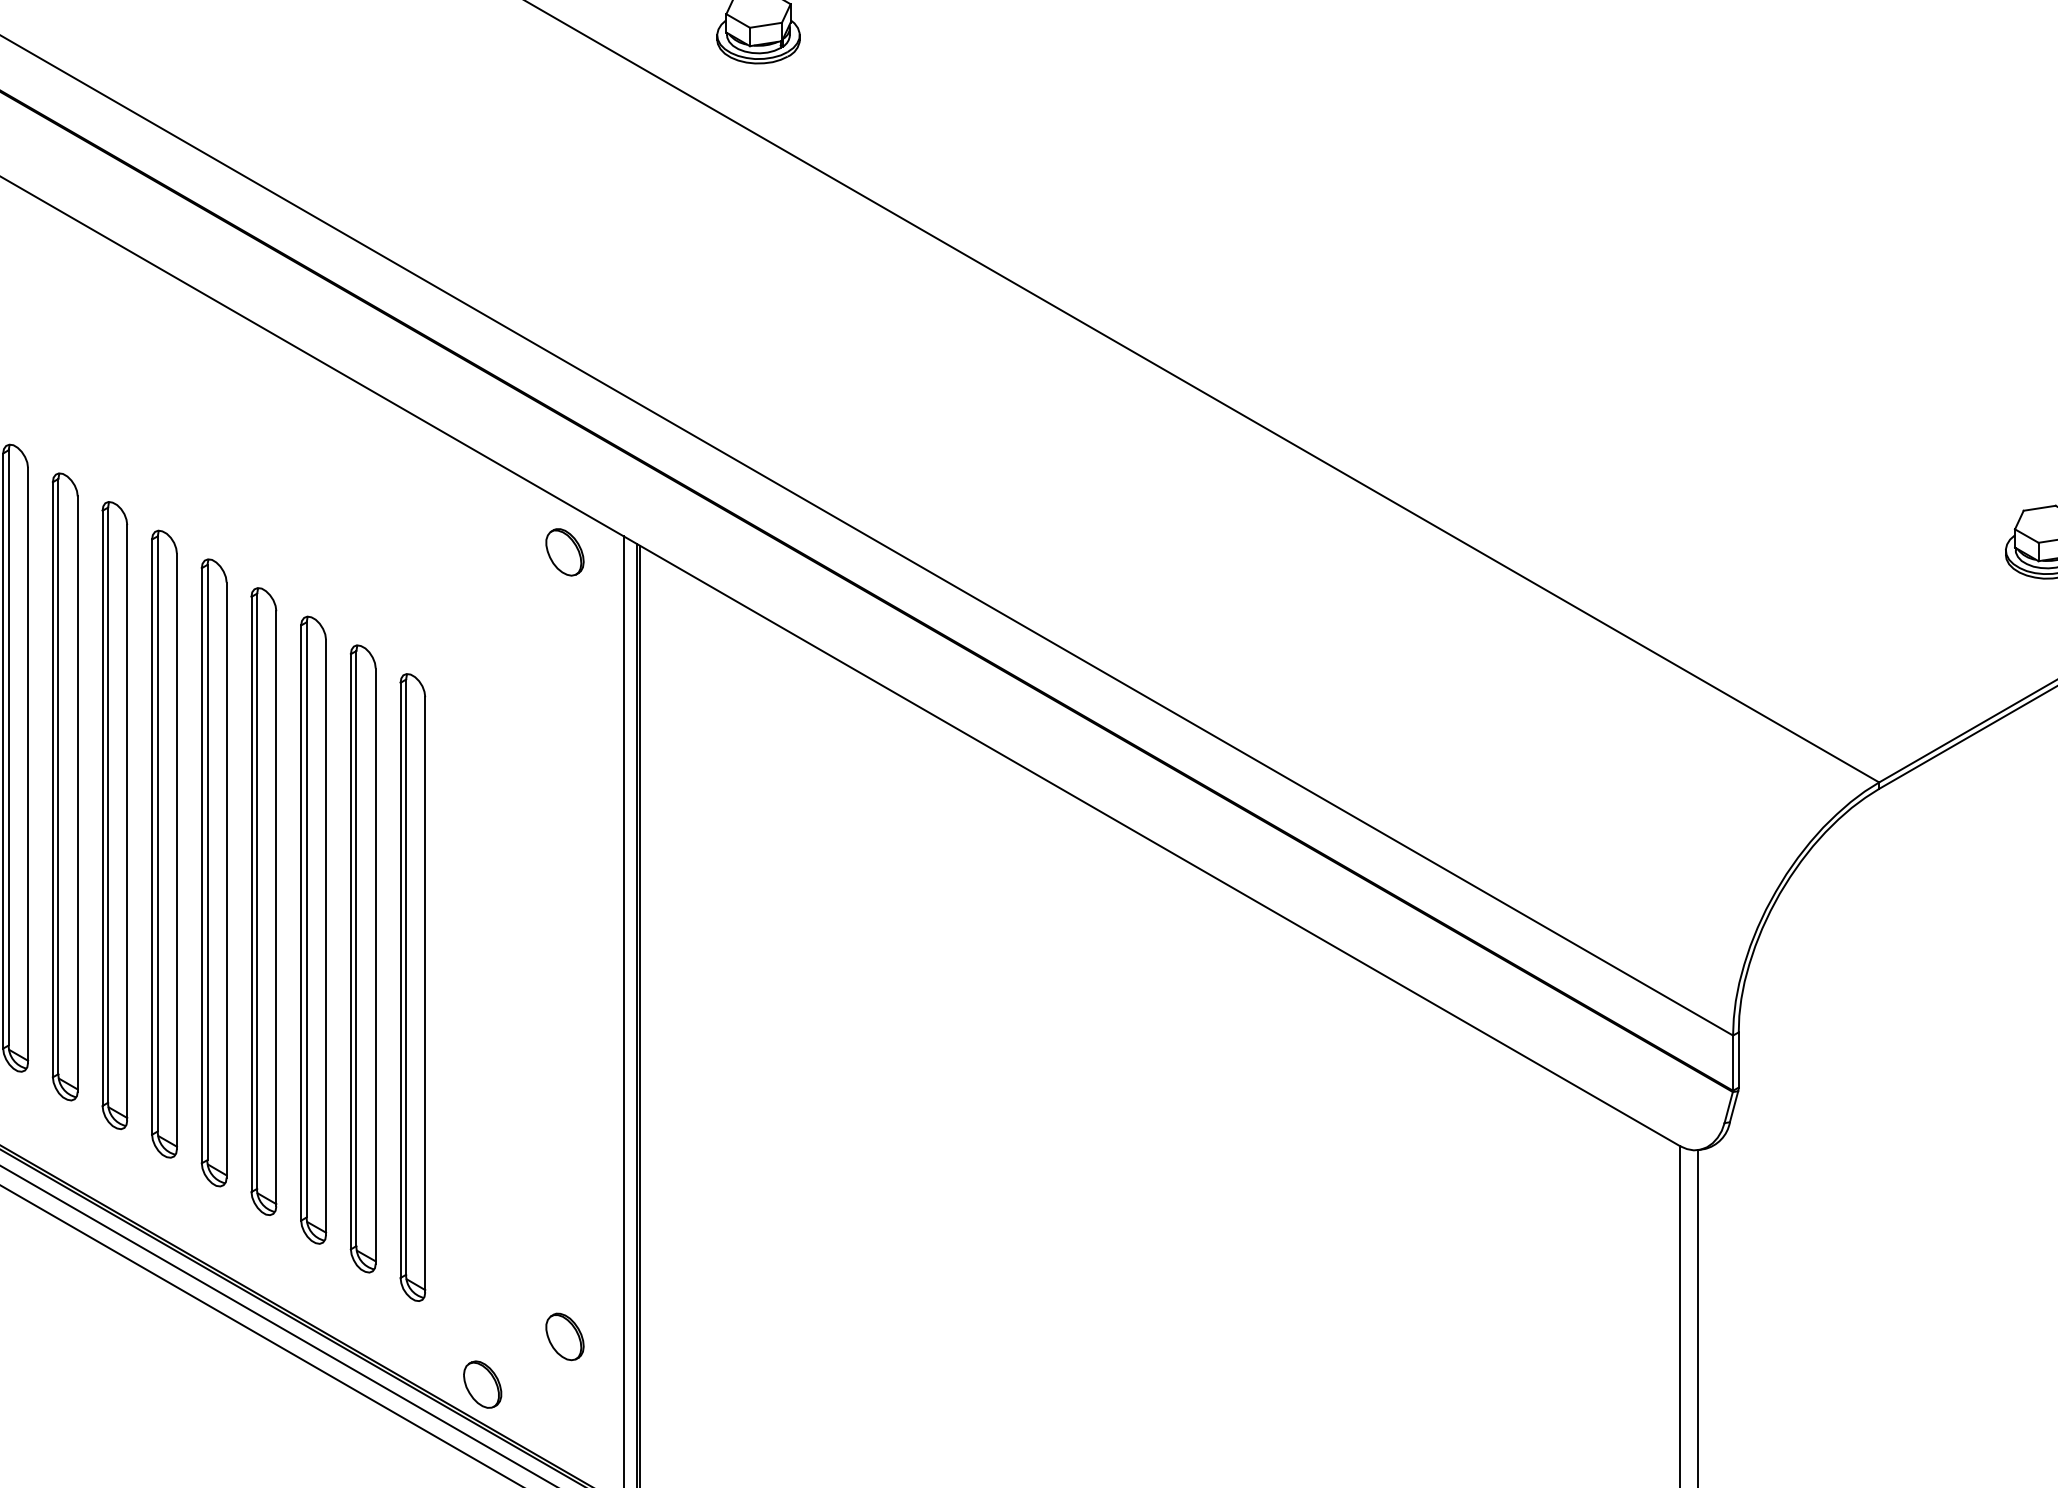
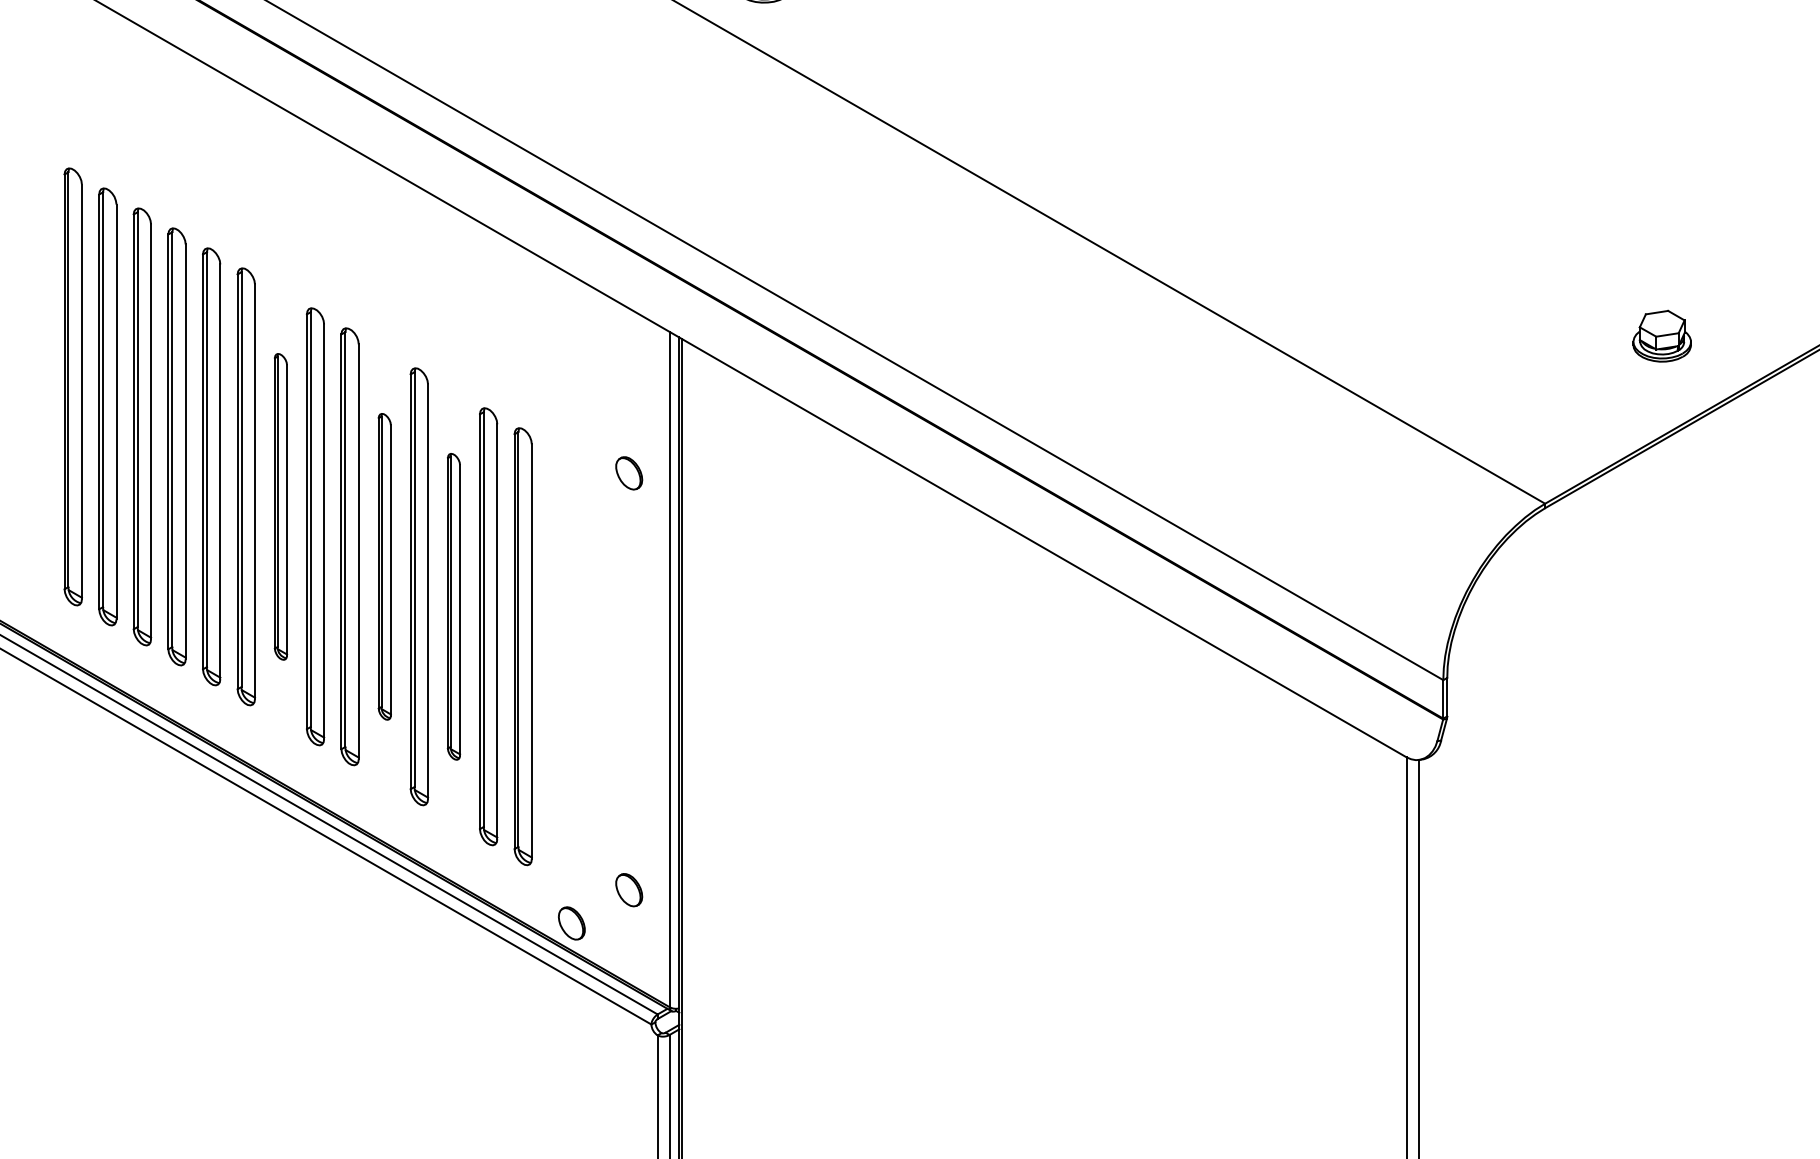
part: (565, 552) -> (629, 473), moved
part: (64, 786) -> (280, 506), size x0.7
part: (213, 872) -> (384, 566), size x0.7
part: (312, 929) -> (453, 606), size x0.7

